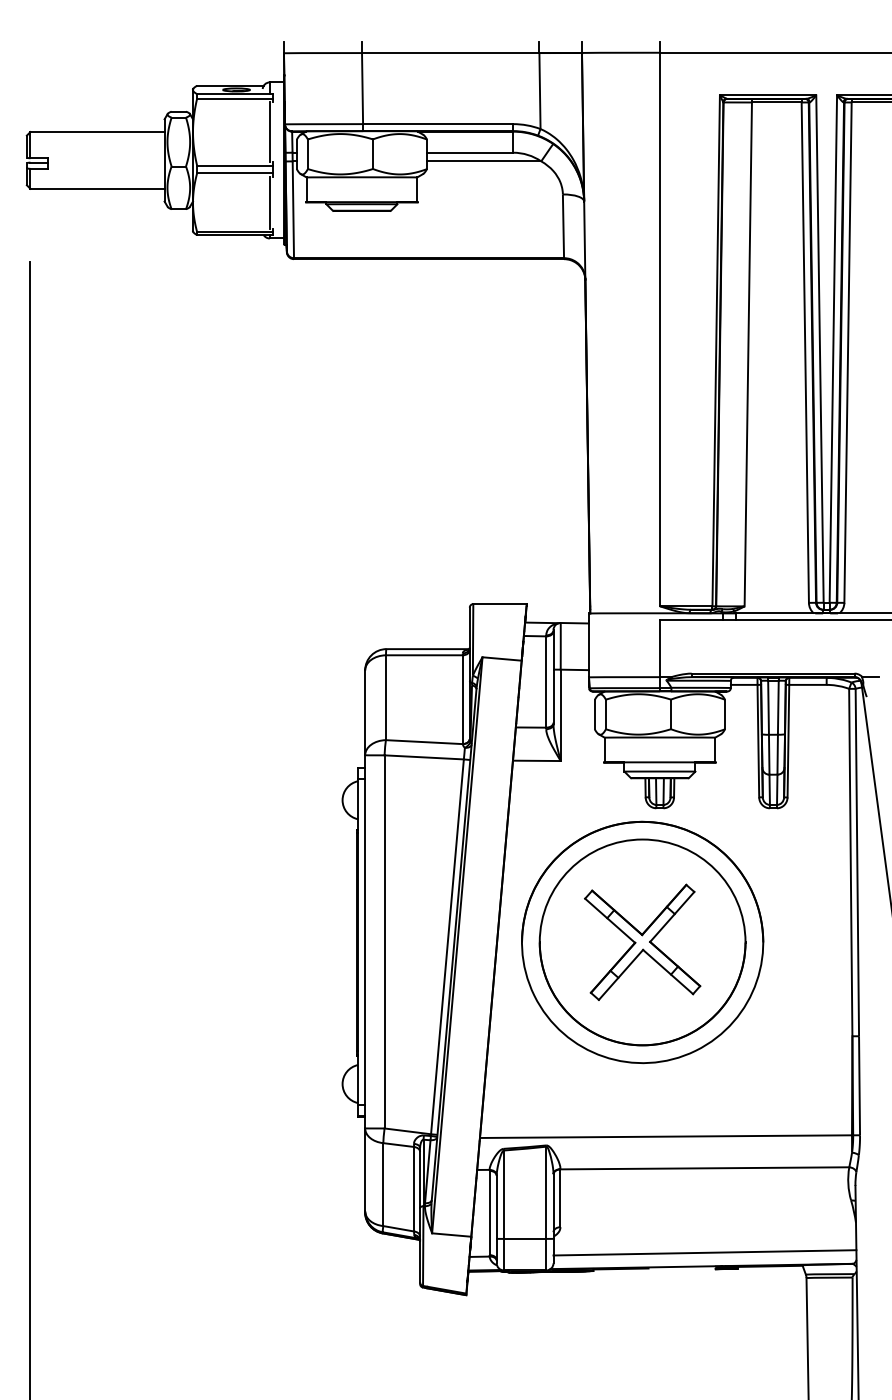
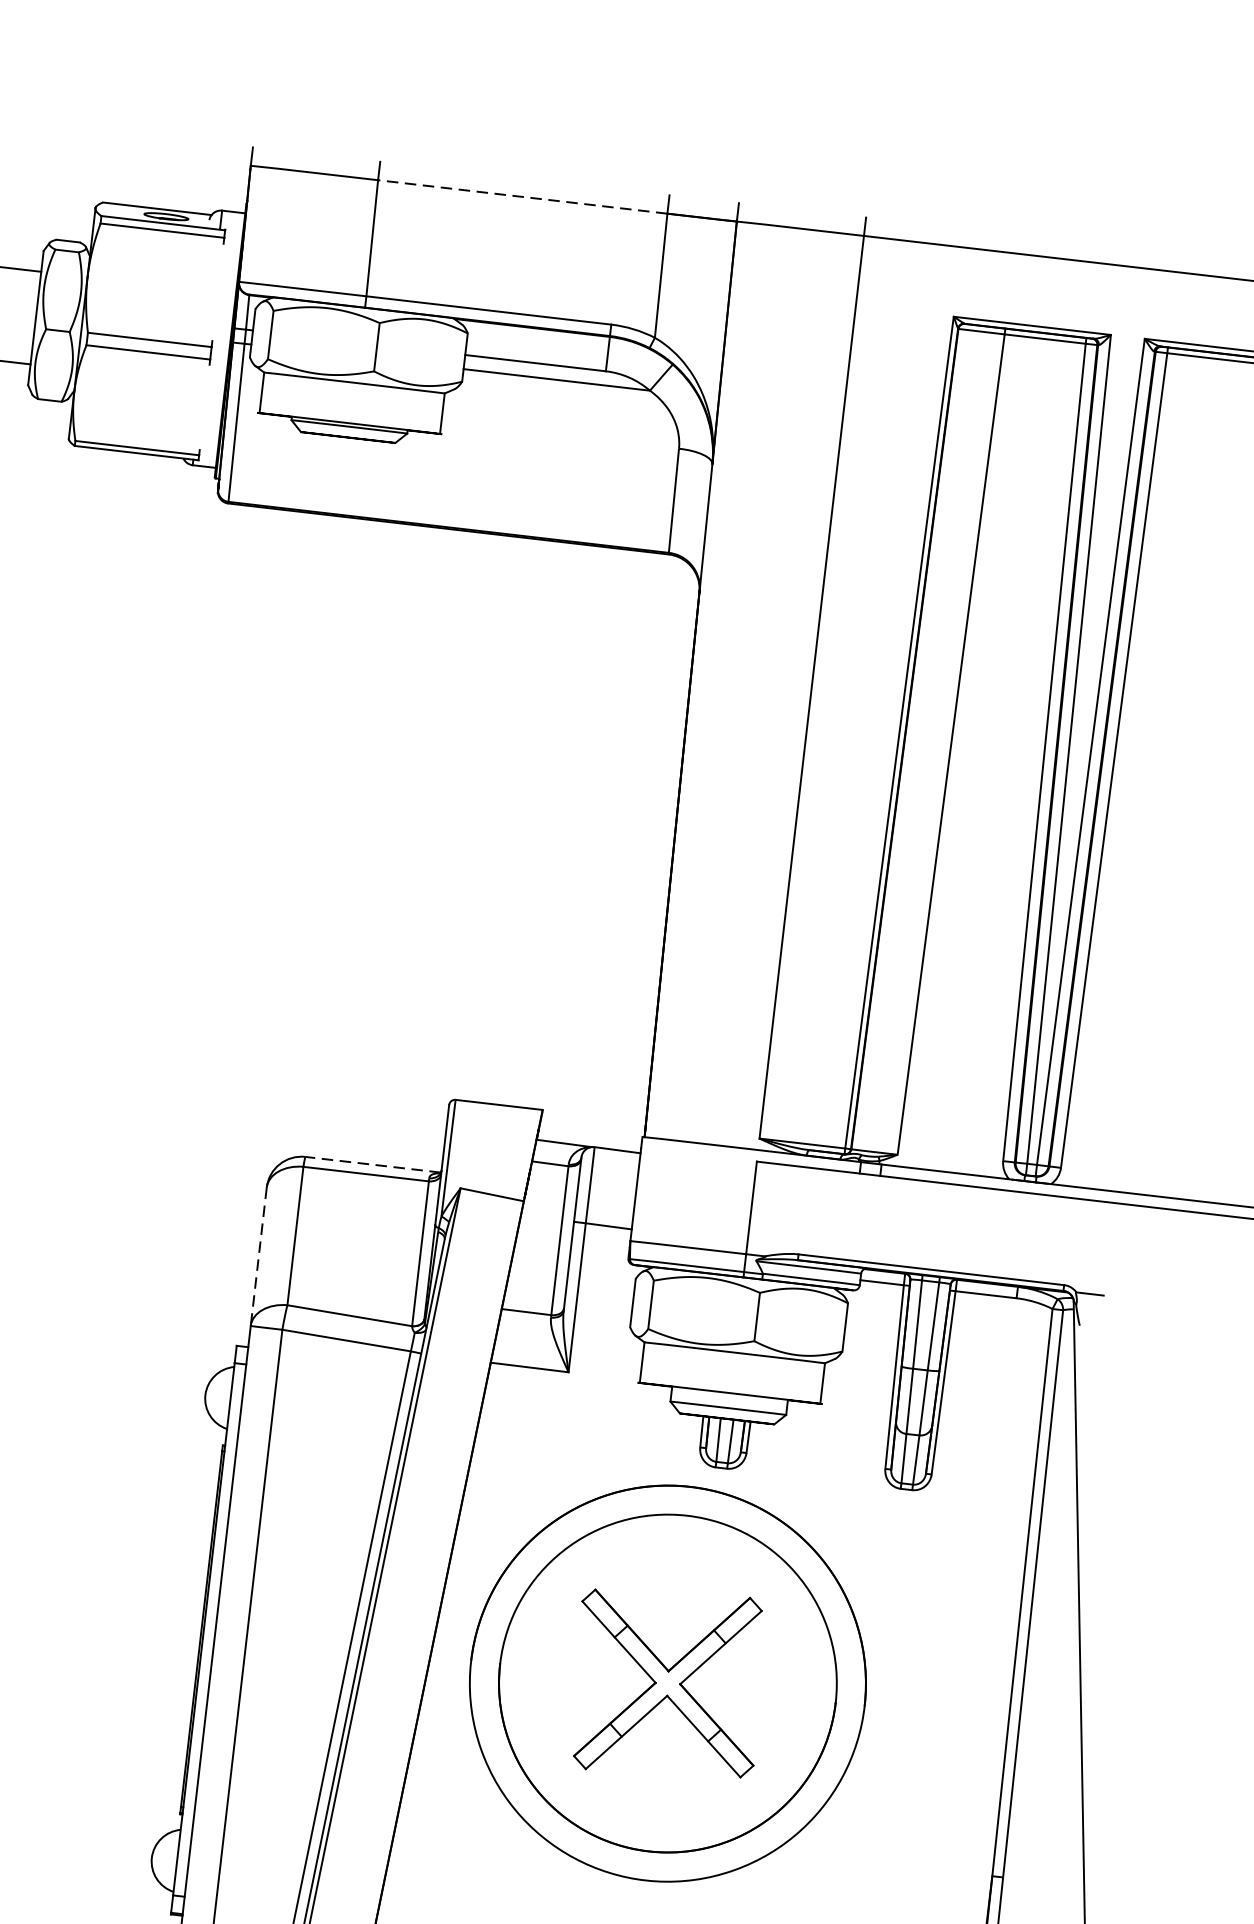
line: (450, 53) -> (522, 197), solid -> dashed
line: (269, 132) -> (212, 292), removed
line: (269, 202) -> (199, 406), removed
line: (427, 649) -> (372, 1165), solid -> dashed
line: (365, 713) -> (259, 1257), solid -> dashed

